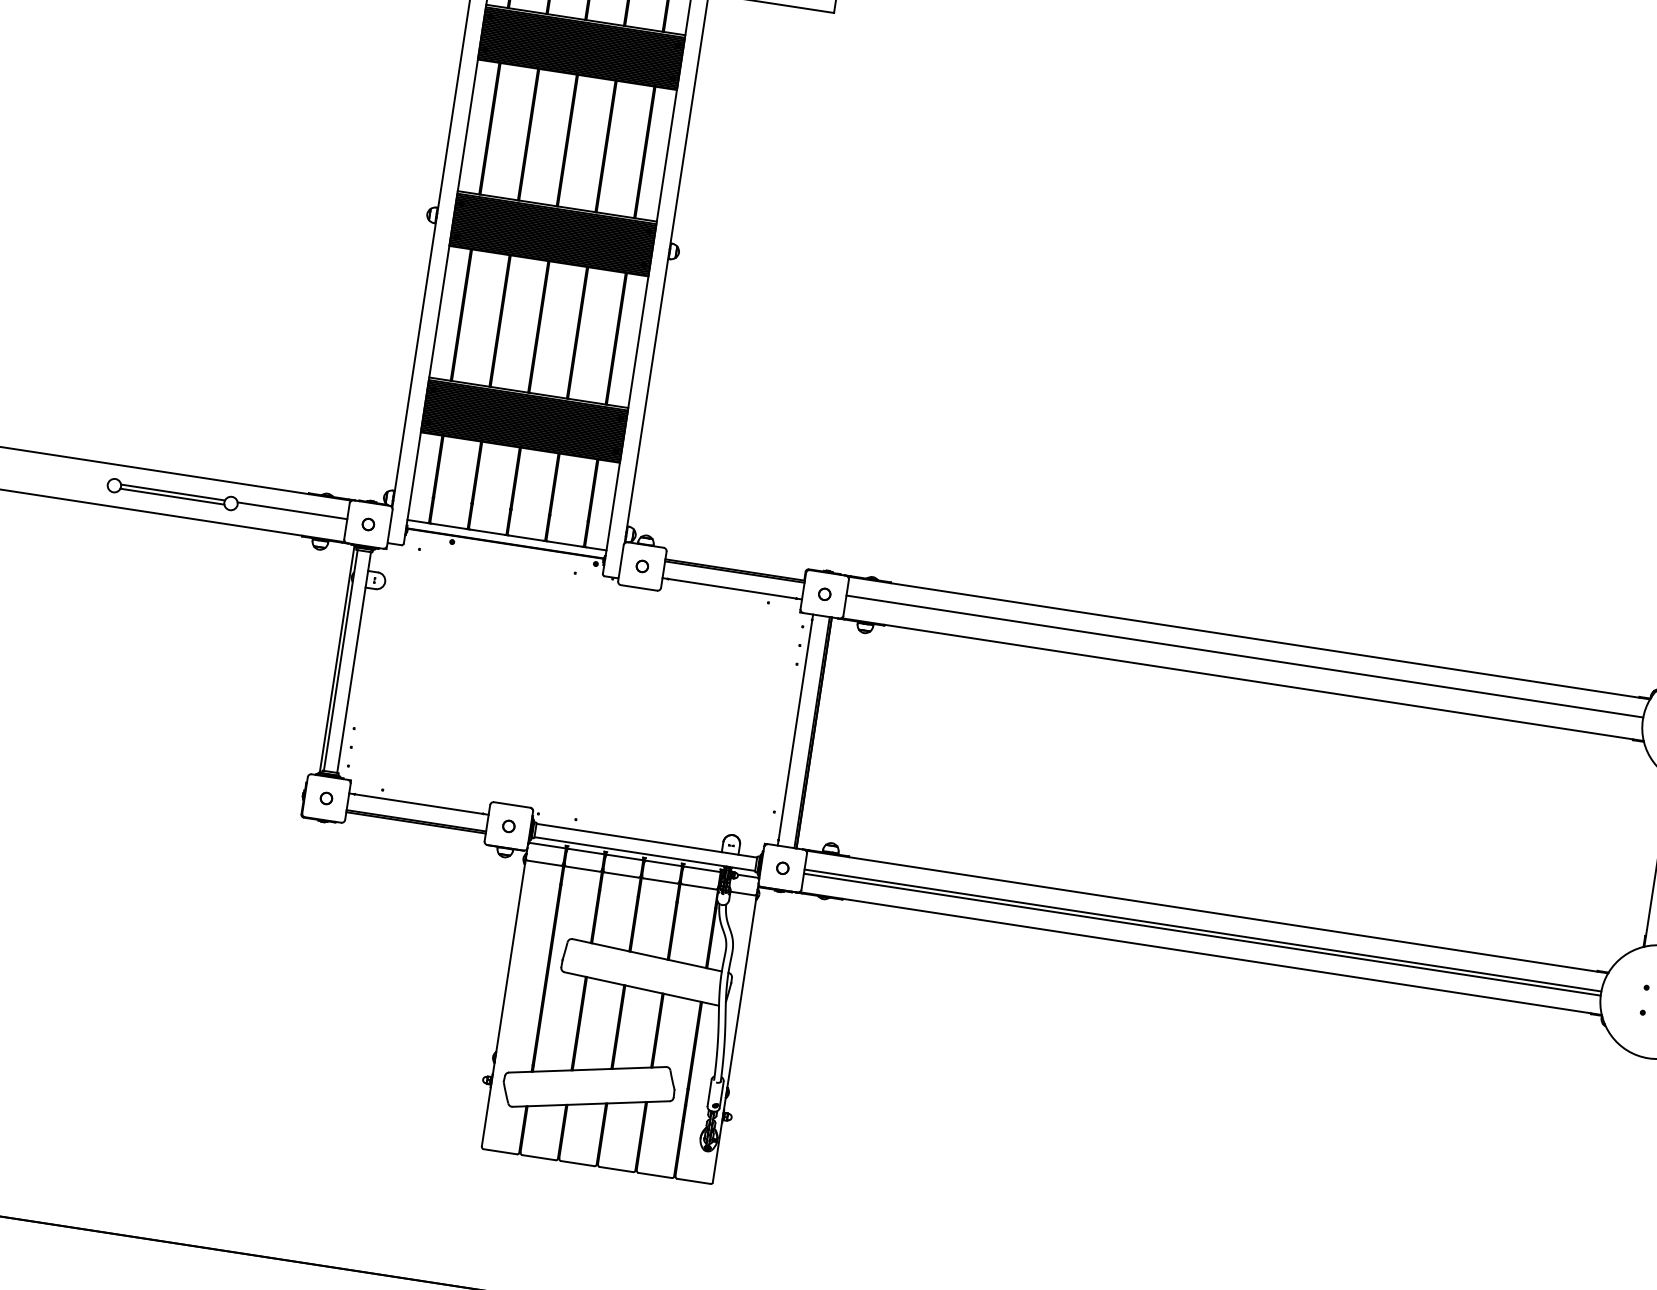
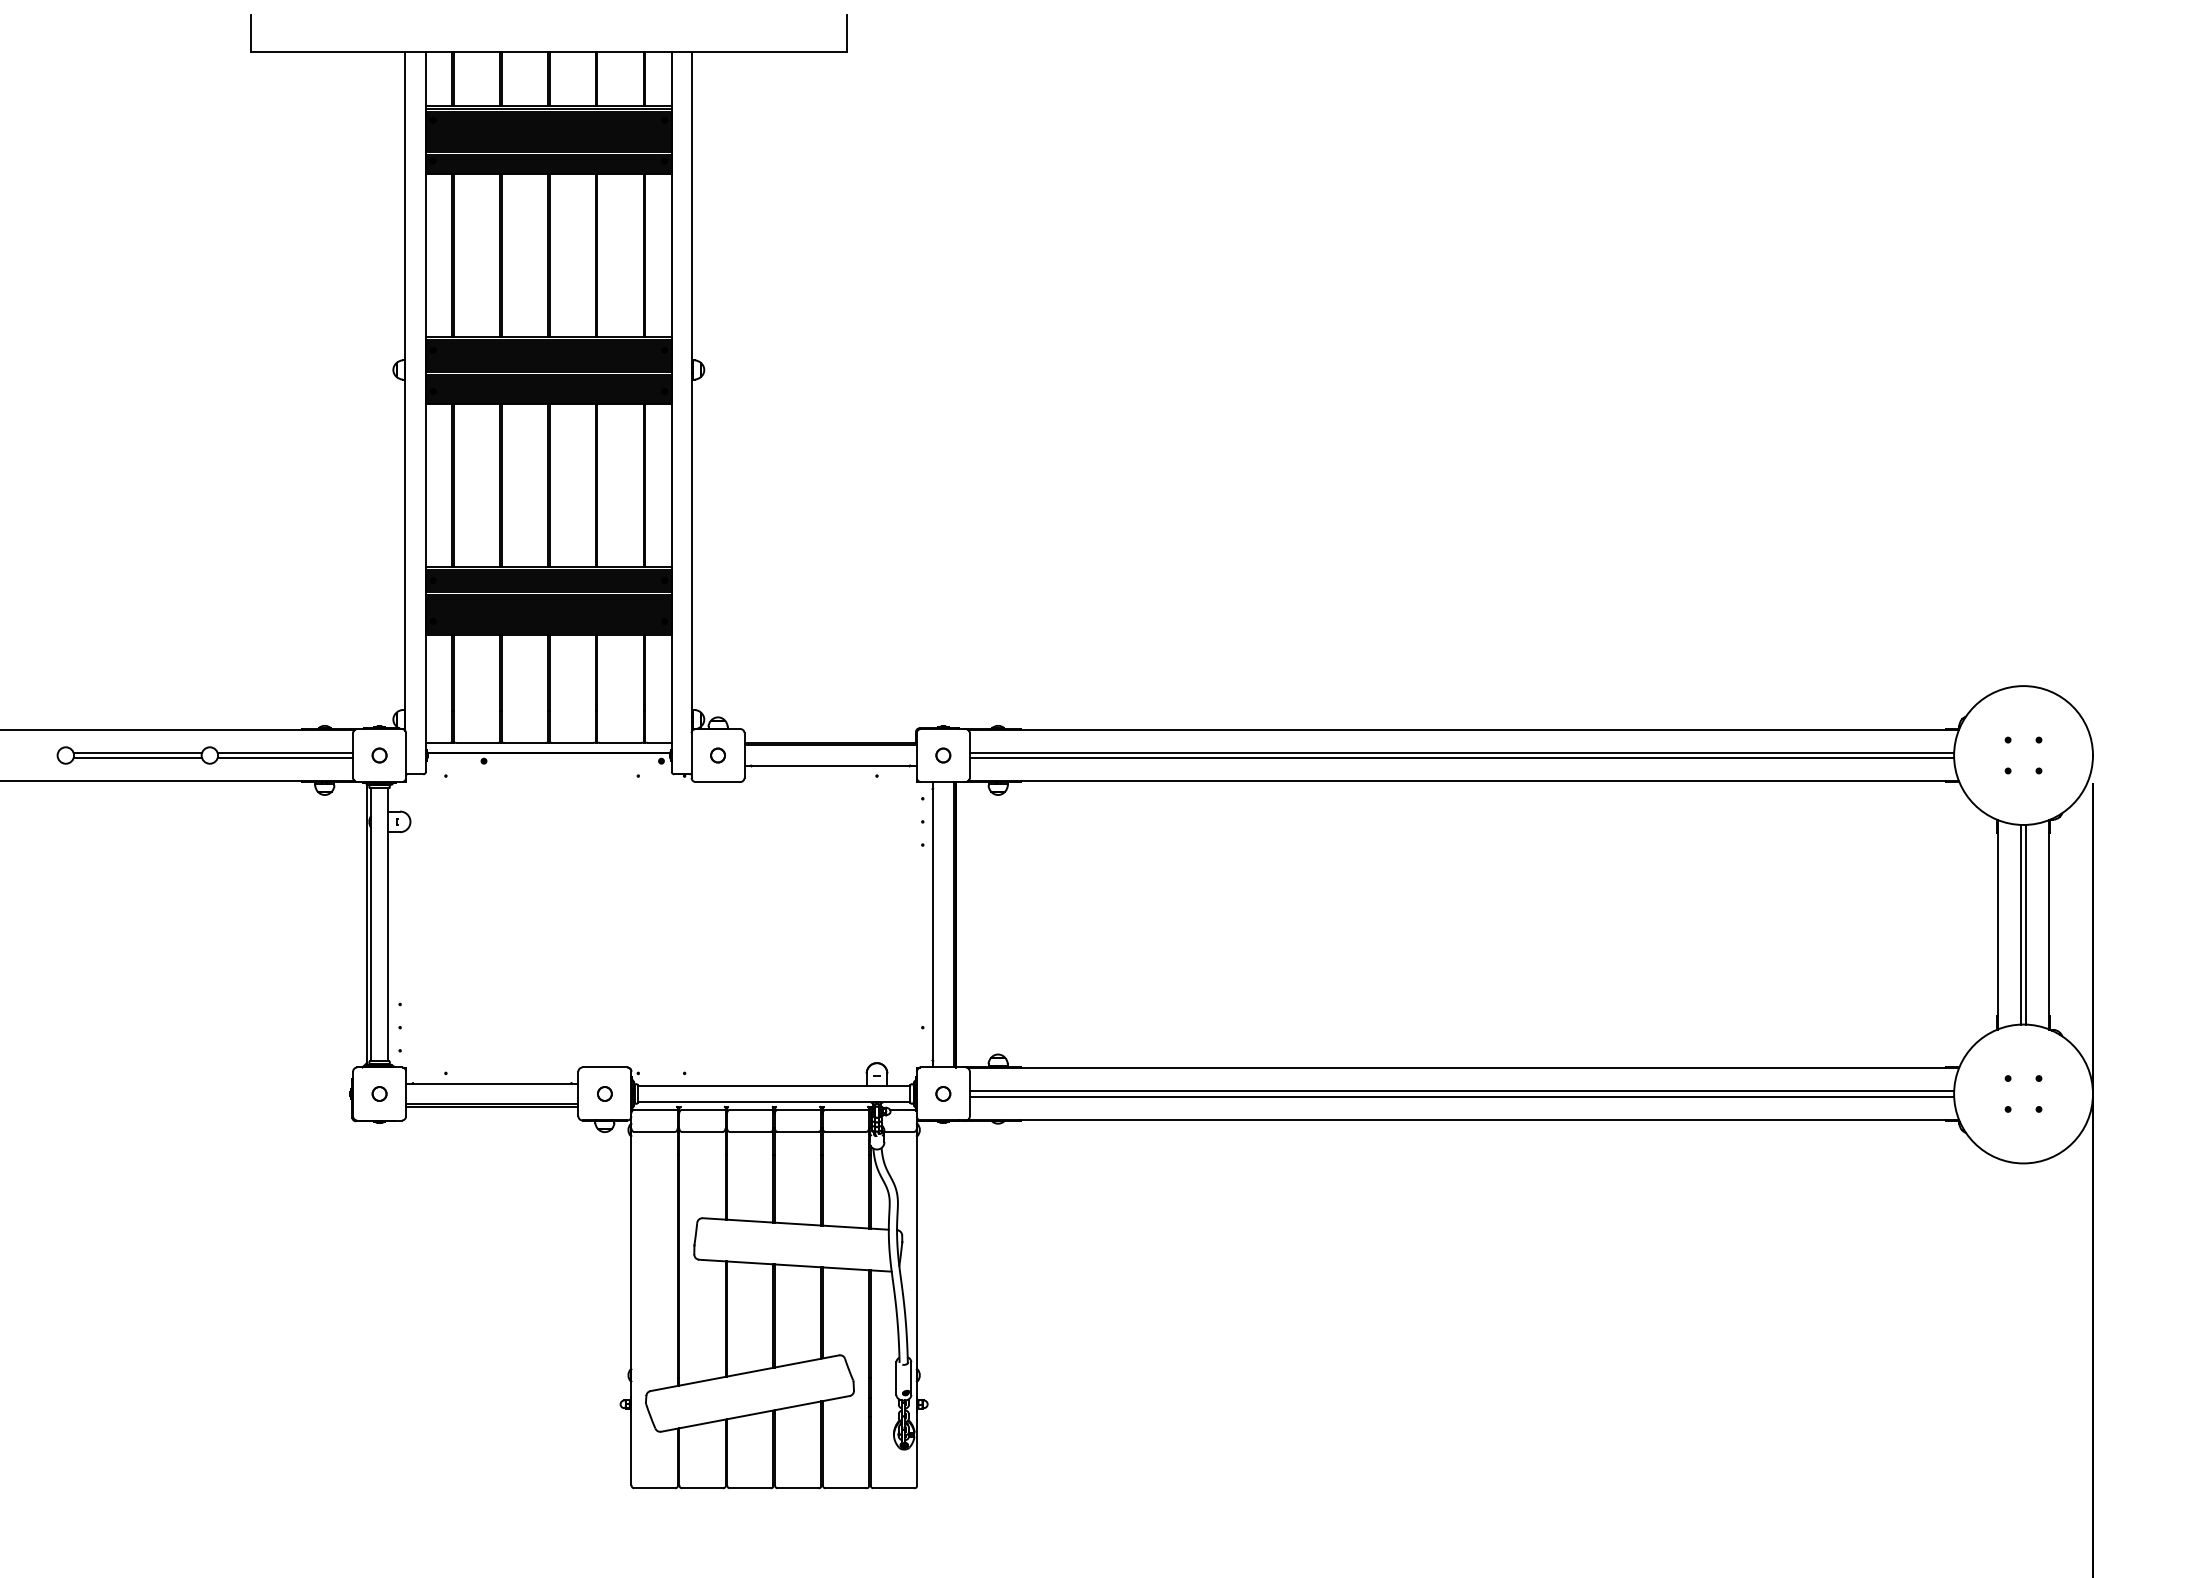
line: (291, 515) -> (285, 758), added
line: (1243, 660) -> (1461, 758), added

